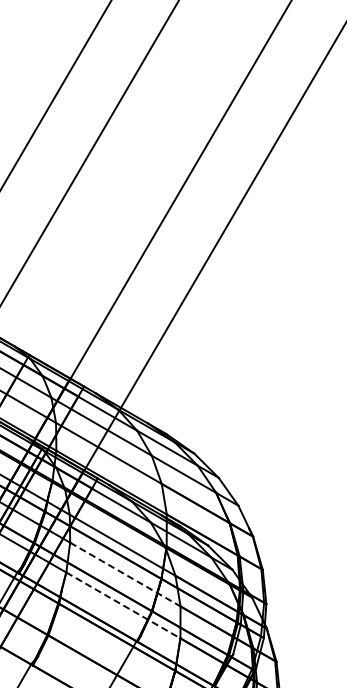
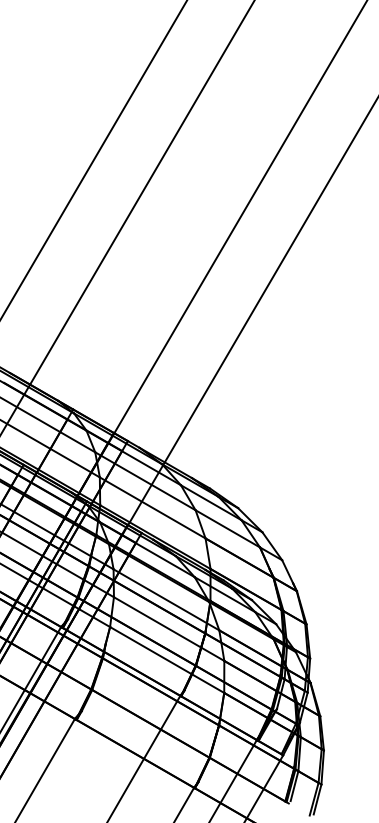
line: (125, 574) -> (169, 629), dashed -> solid
line: (123, 605) -> (167, 660), dashed -> solid

